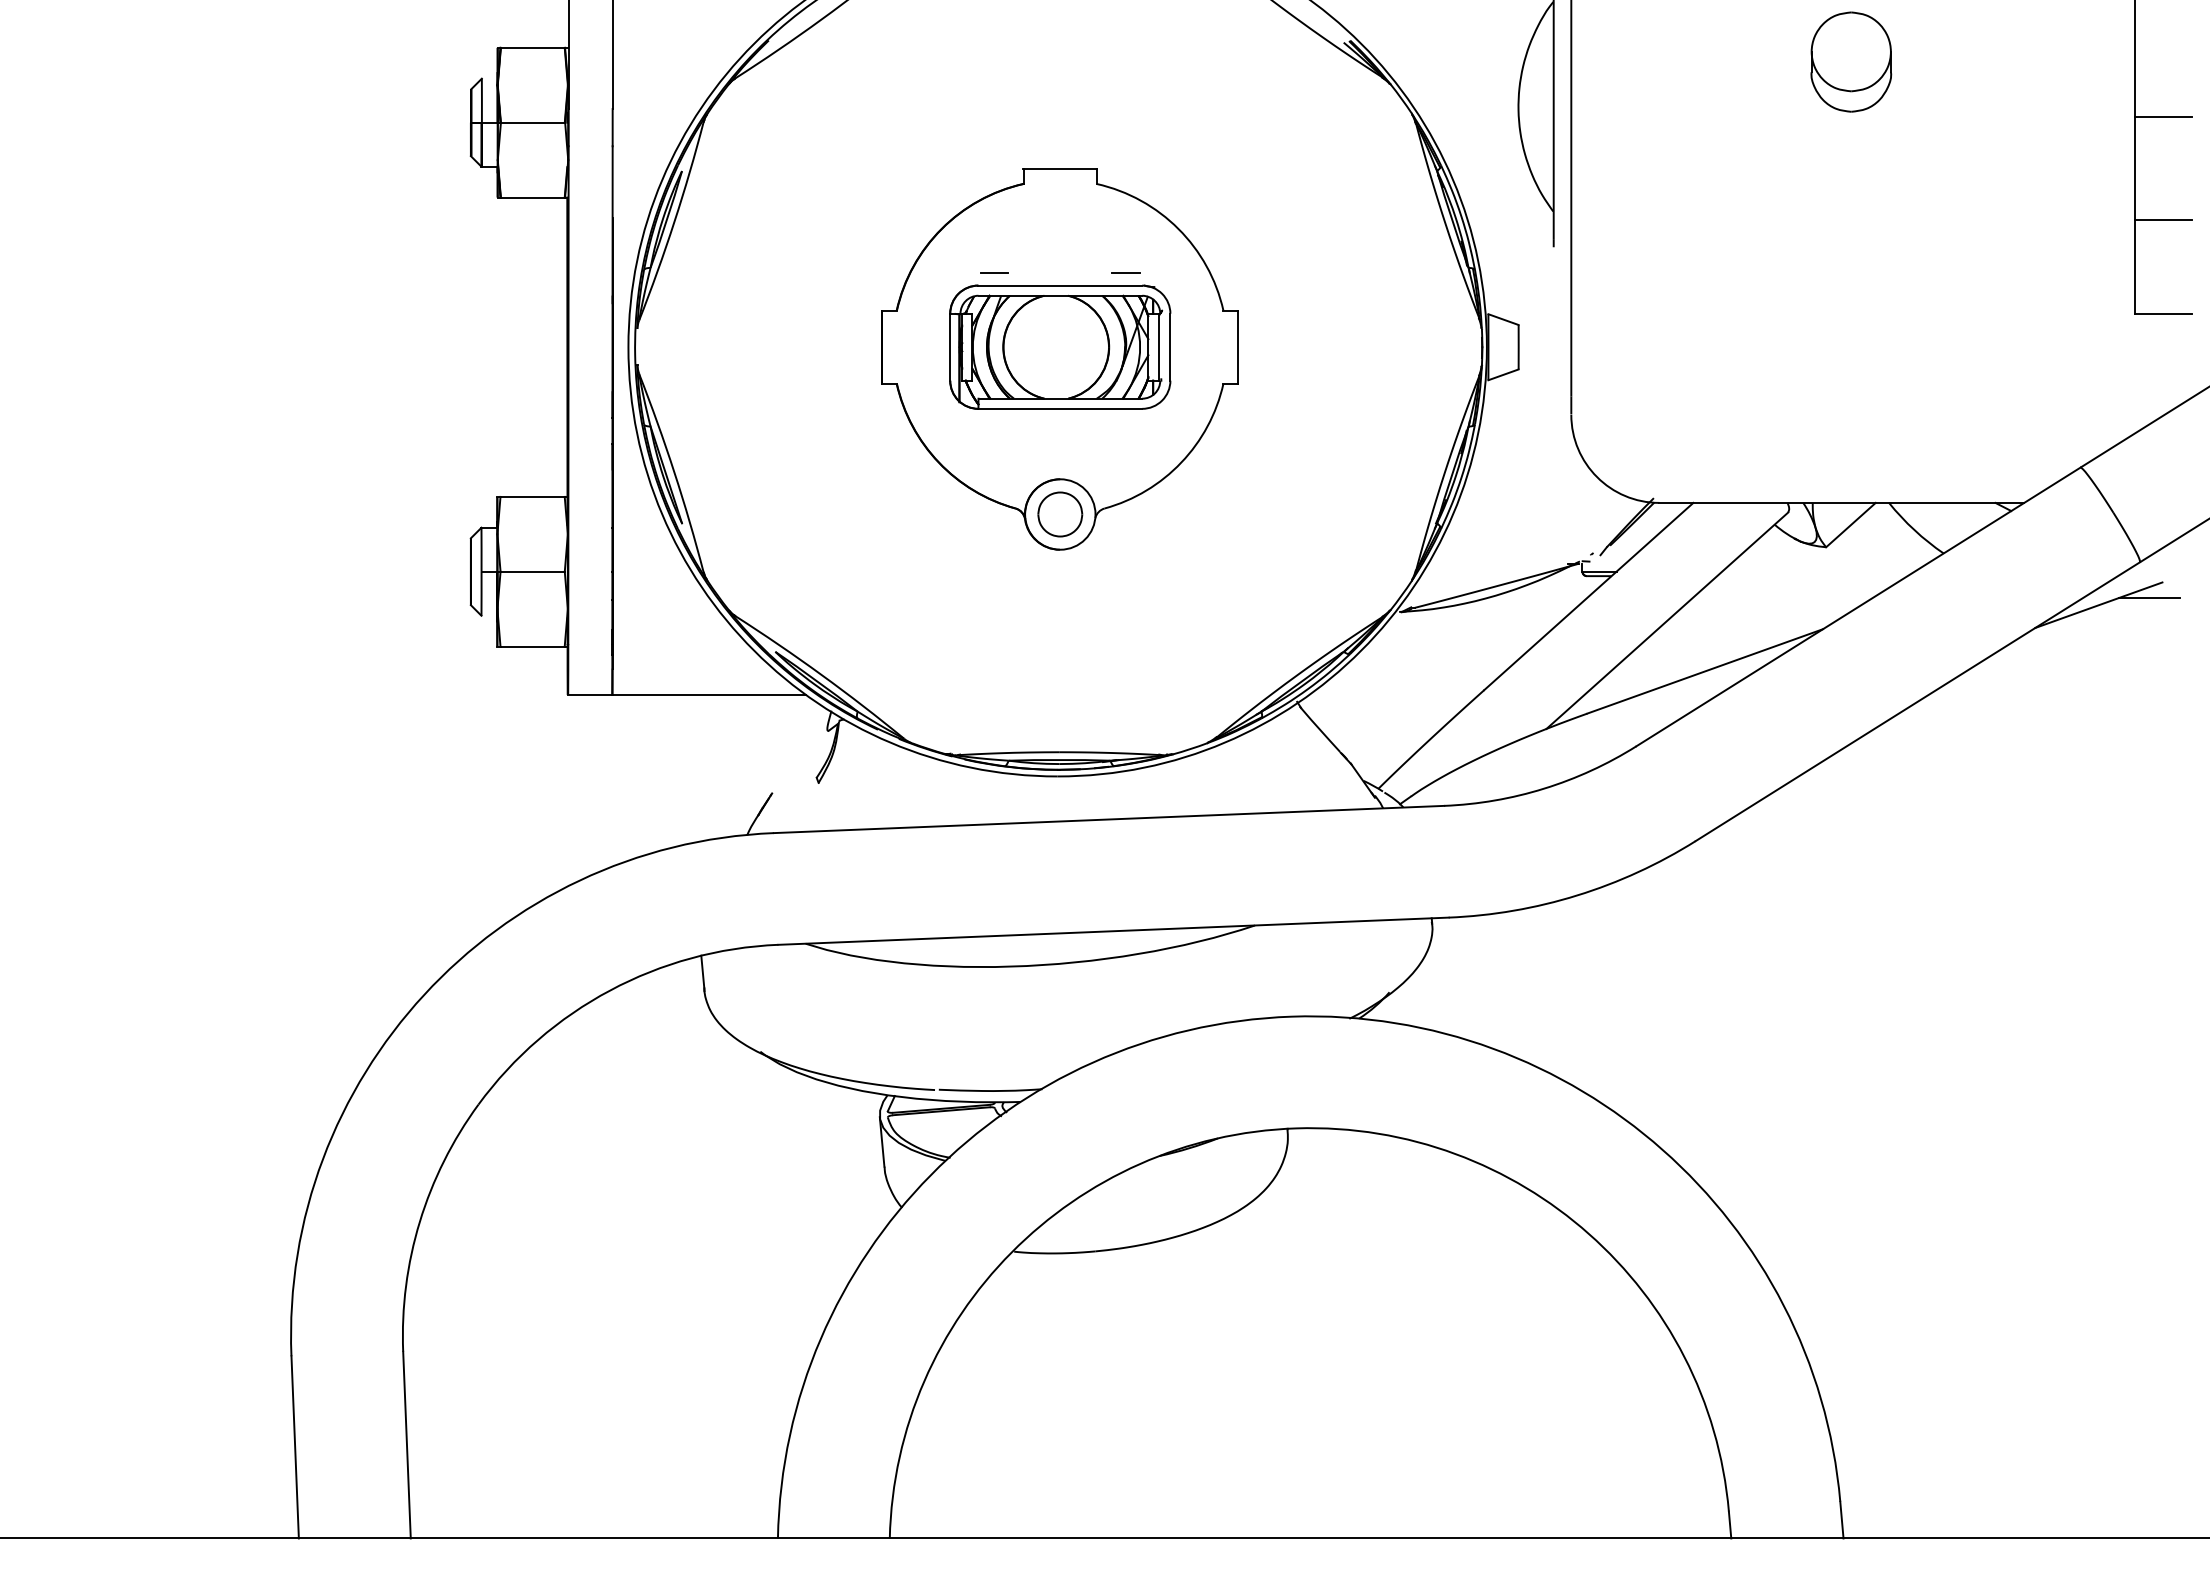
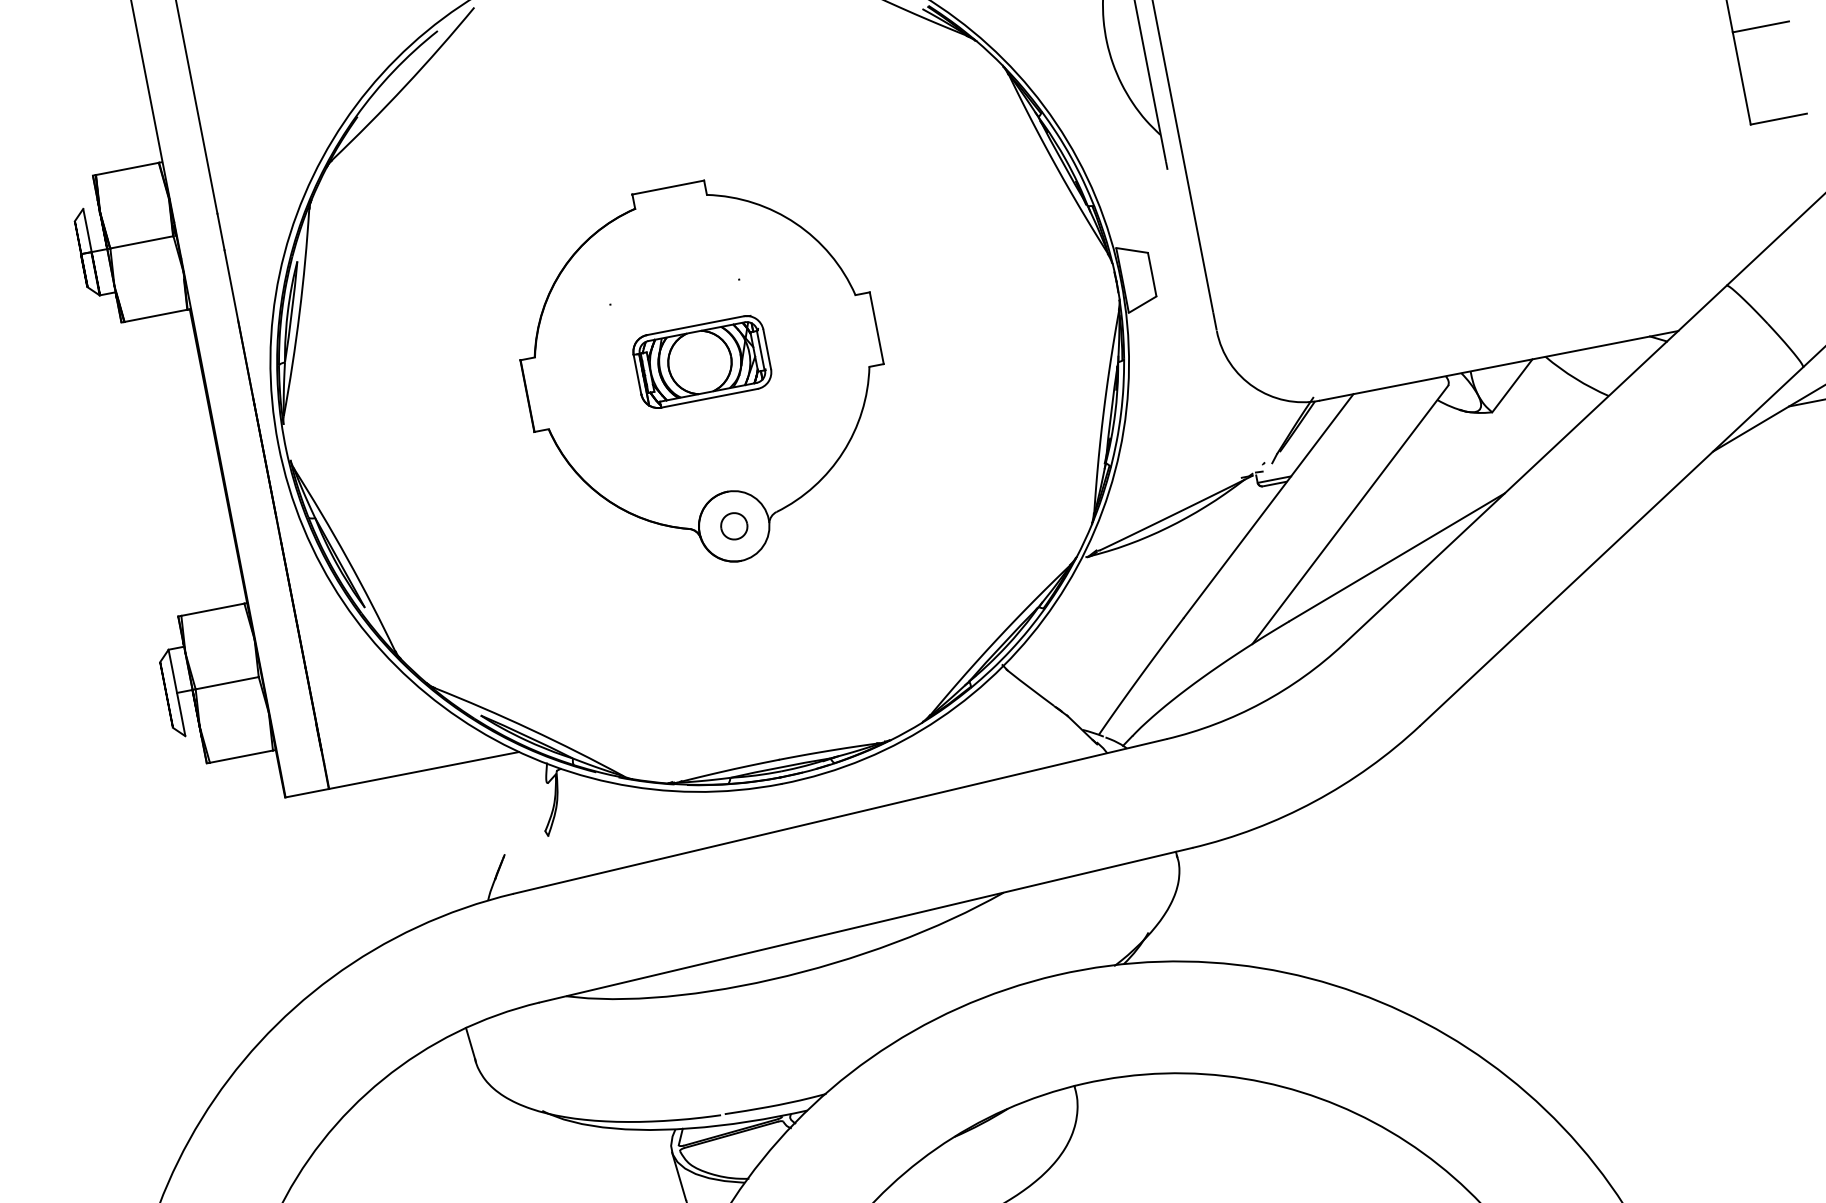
line: (994, 273) -> (623, 302), removed
line: (1125, 273) -> (752, 277), removed
part: (1060, 346) -> (702, 361), size x0.6
part: (1060, 514) -> (734, 526), size x0.6

